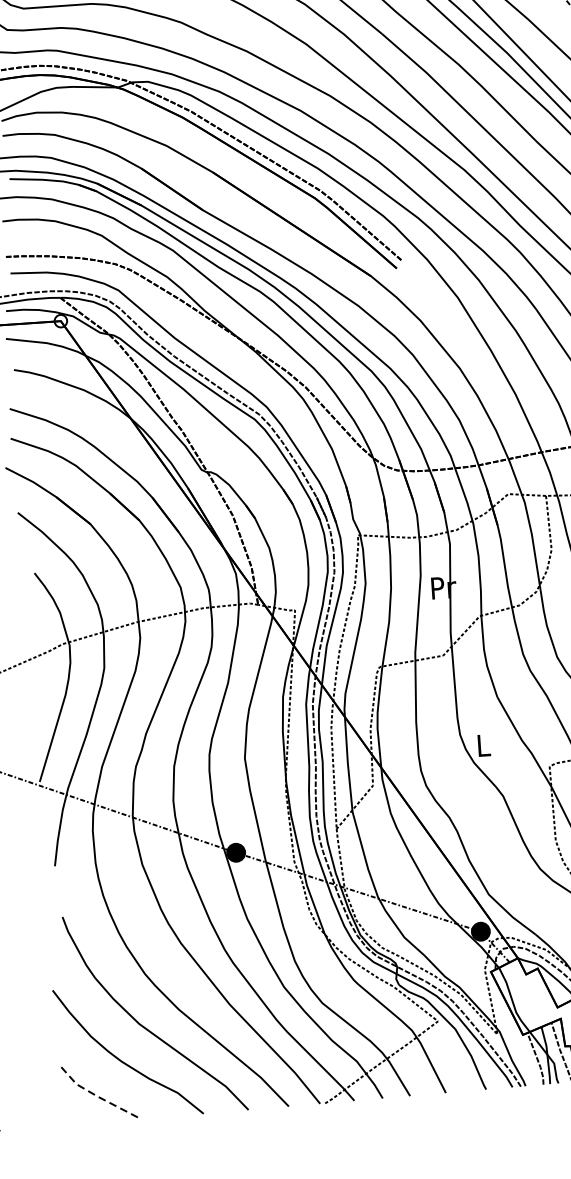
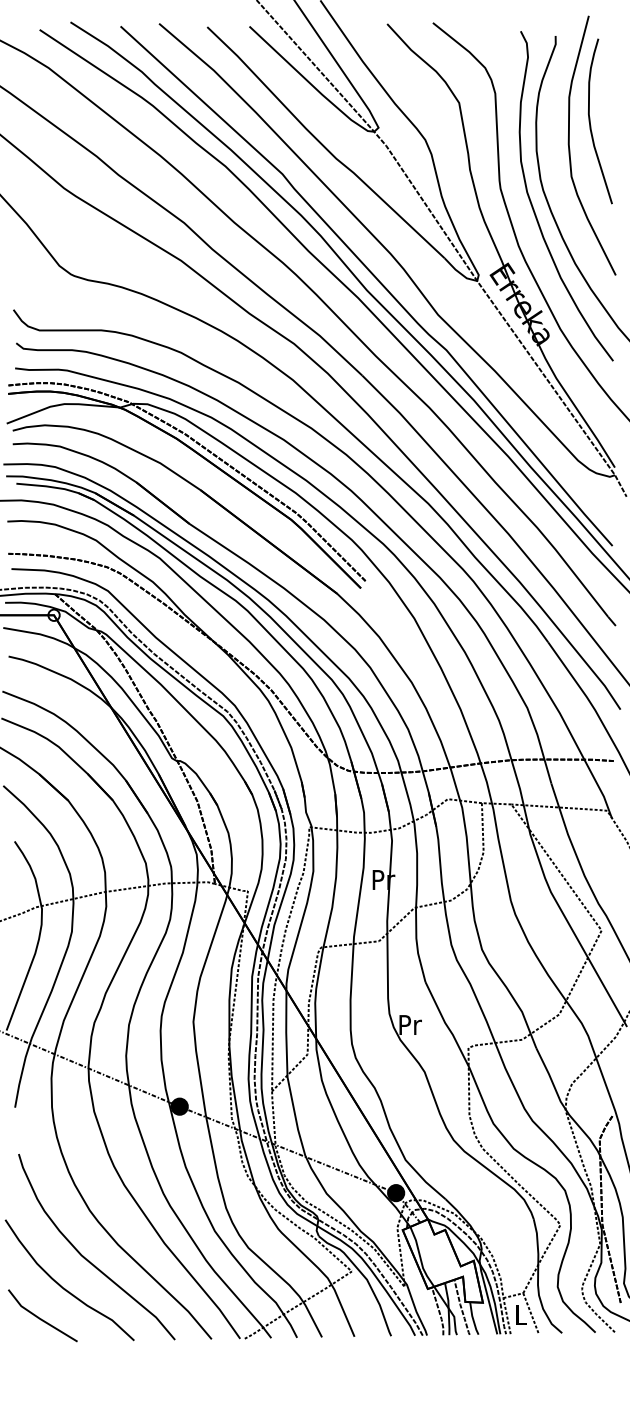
text: (484, 744) -> (410, 1024), L -> Pr
line: (98, 1096) -> (40, 1318), dashed -> solid

